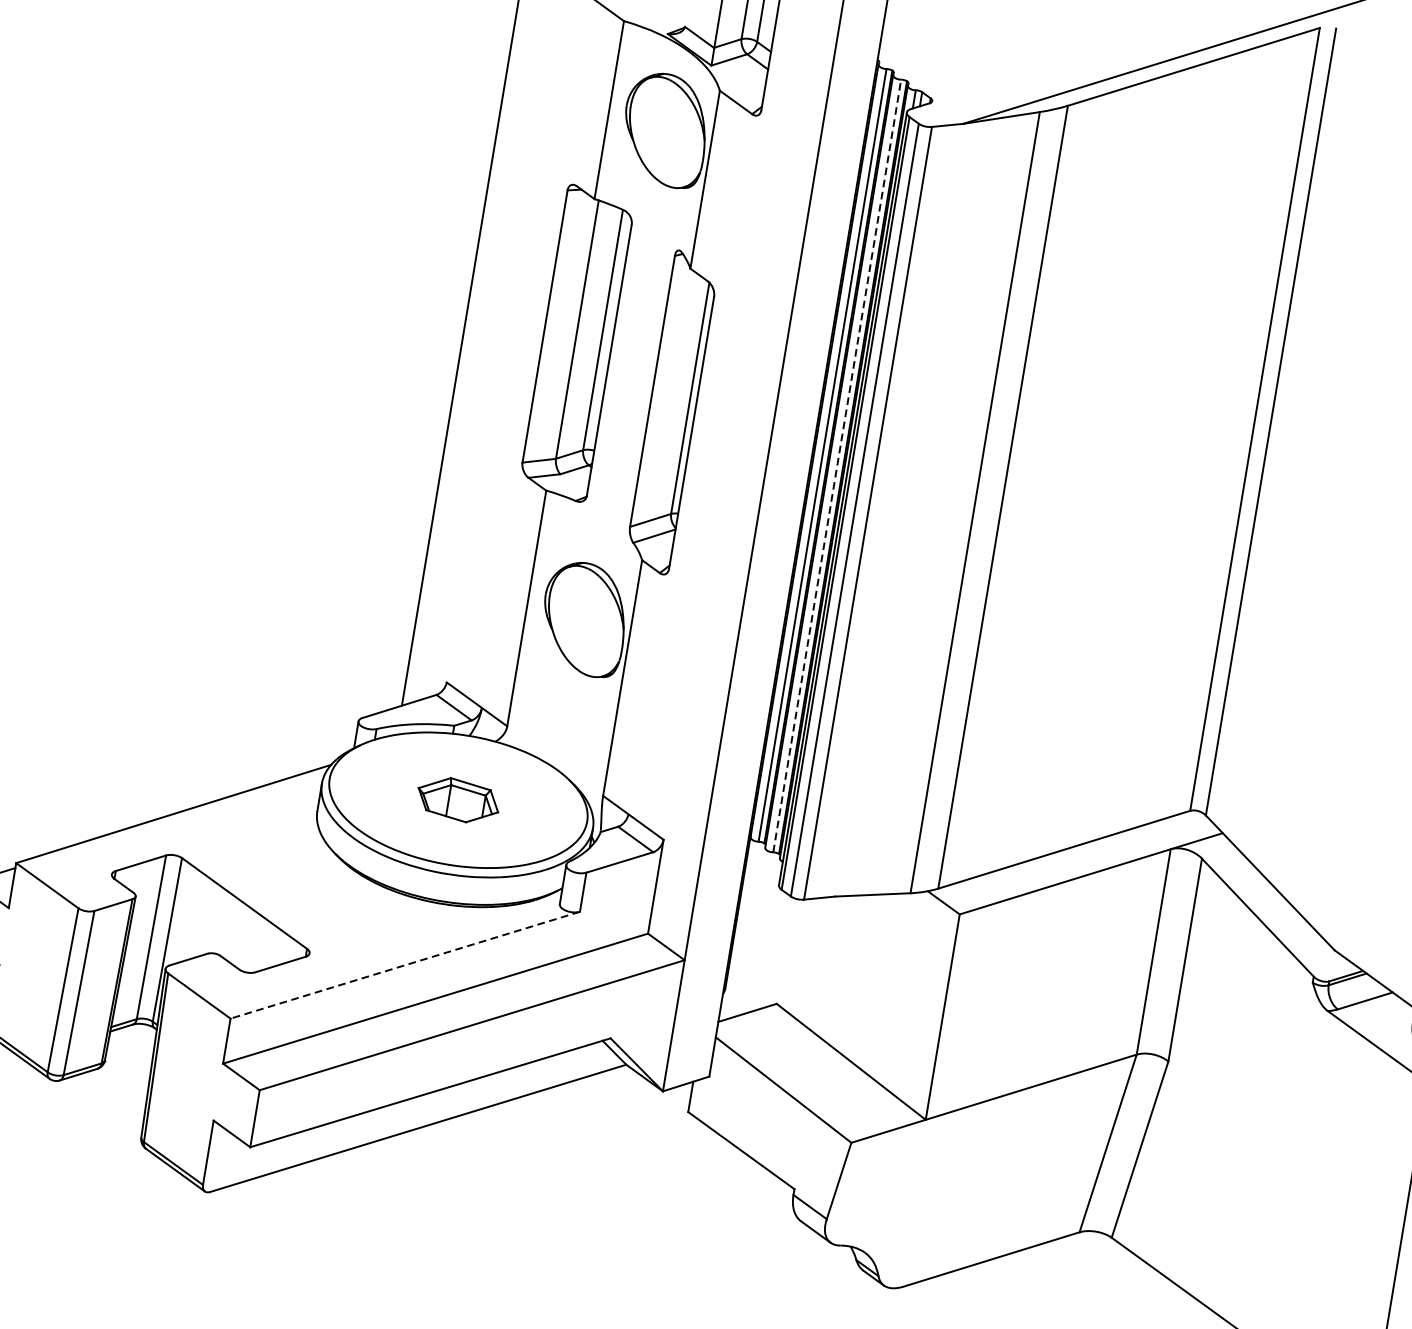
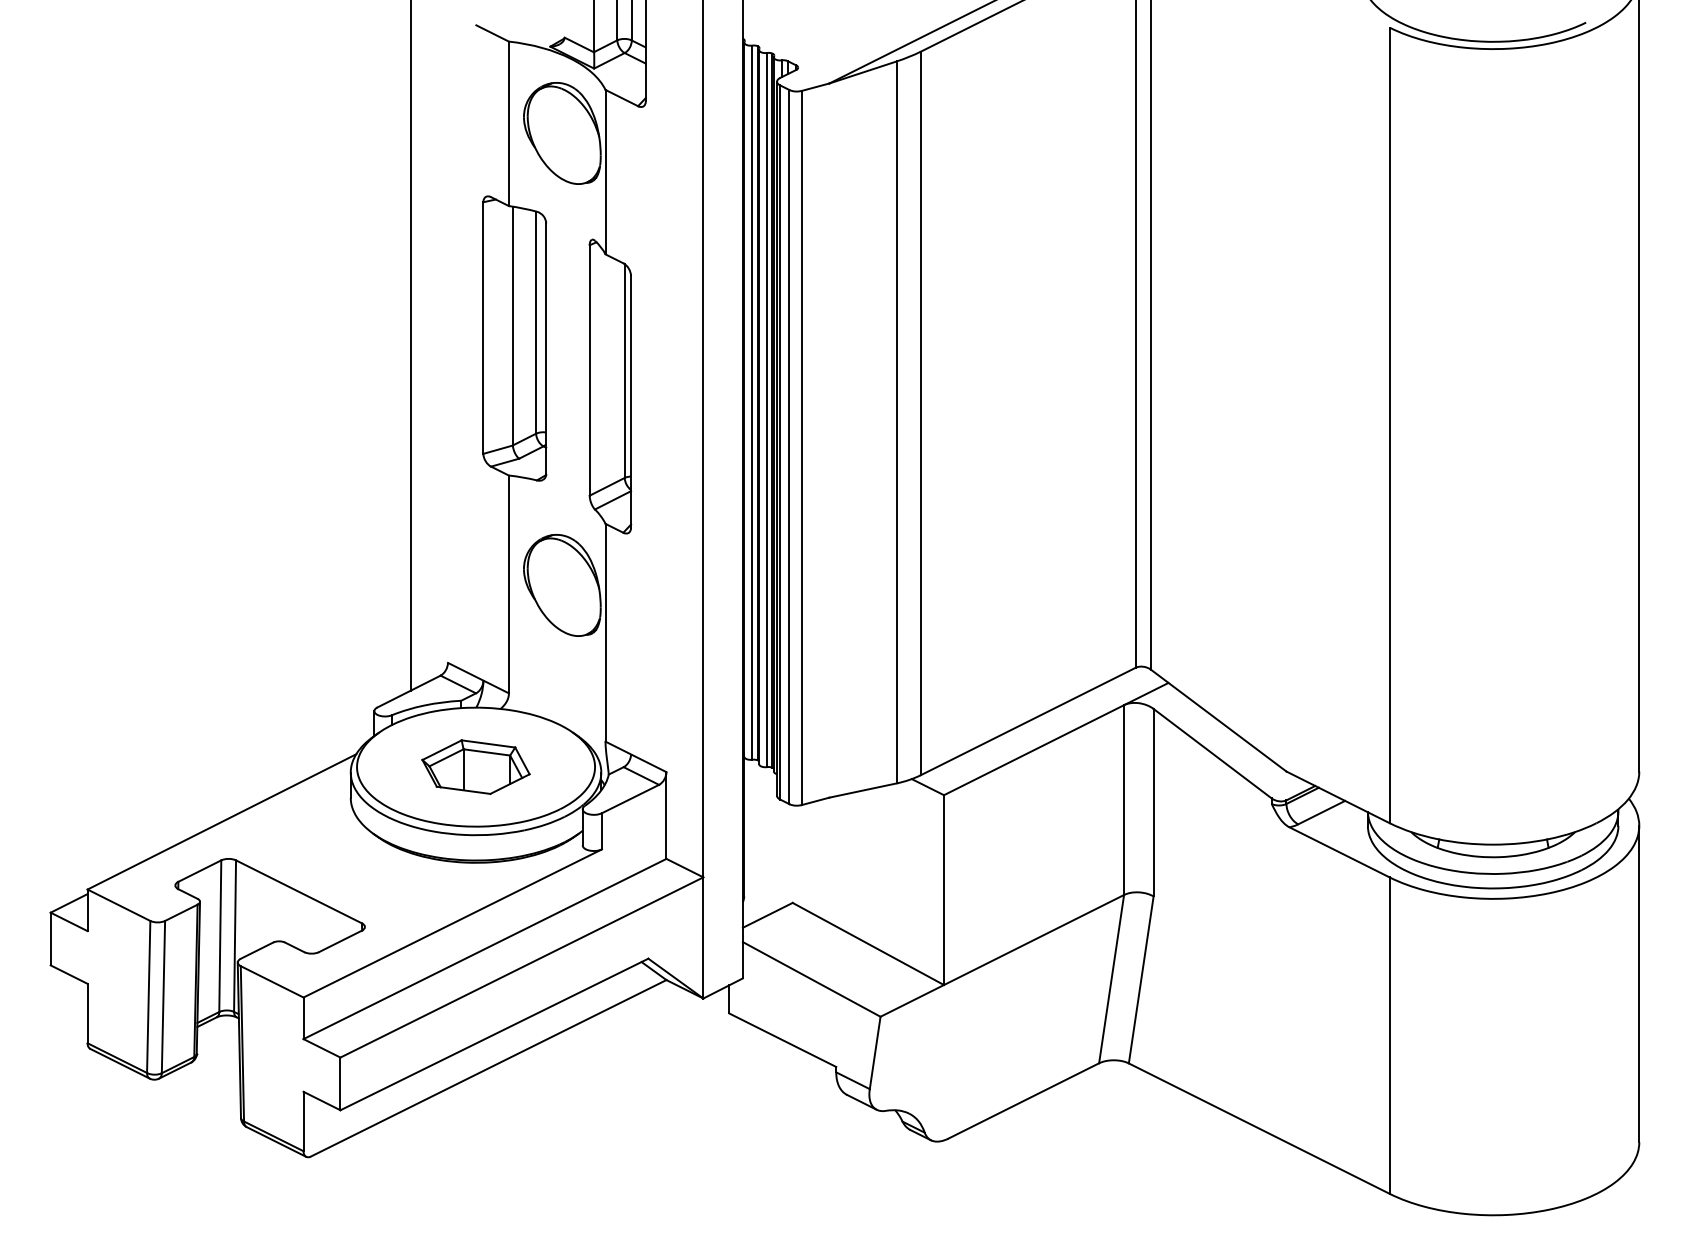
line: (837, 465) -> (767, 409), dashed -> solid
part: (457, 799) -> (475, 766), size x1.43
line: (404, 965) -> (452, 923), dashed -> solid

